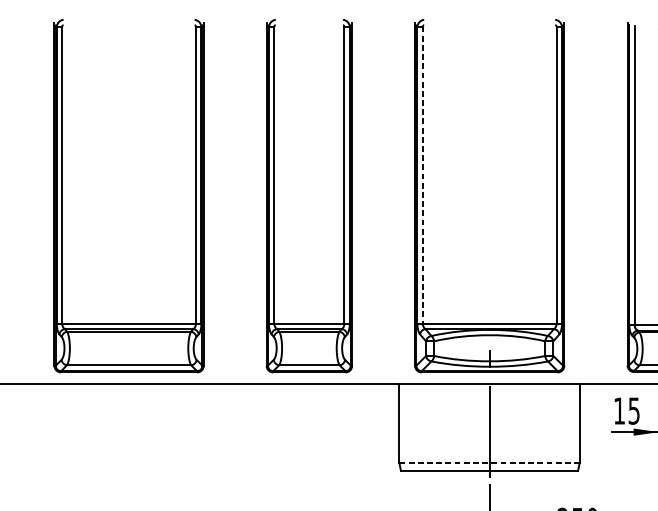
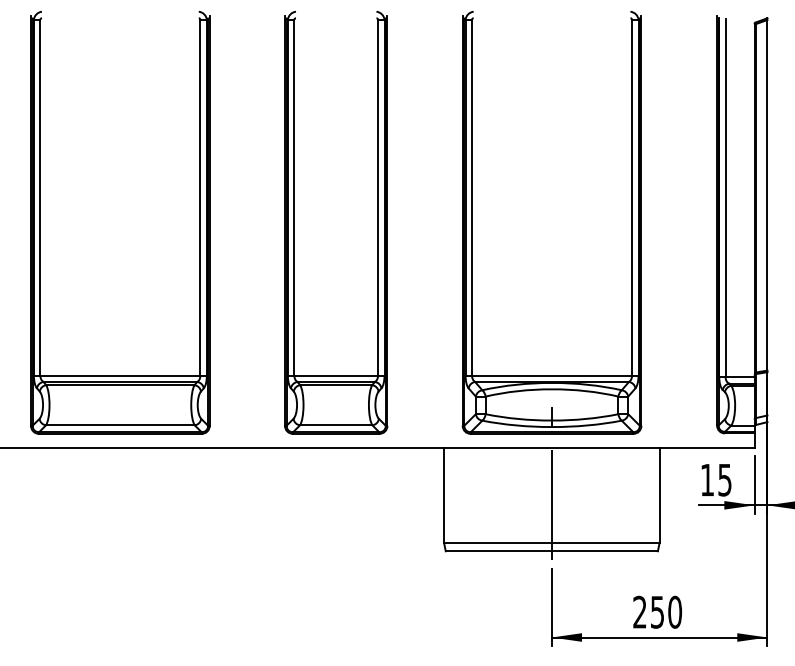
line: (423, 174) -> (472, 197), dashed -> solid
line: (489, 463) -> (551, 542), dashed -> solid

